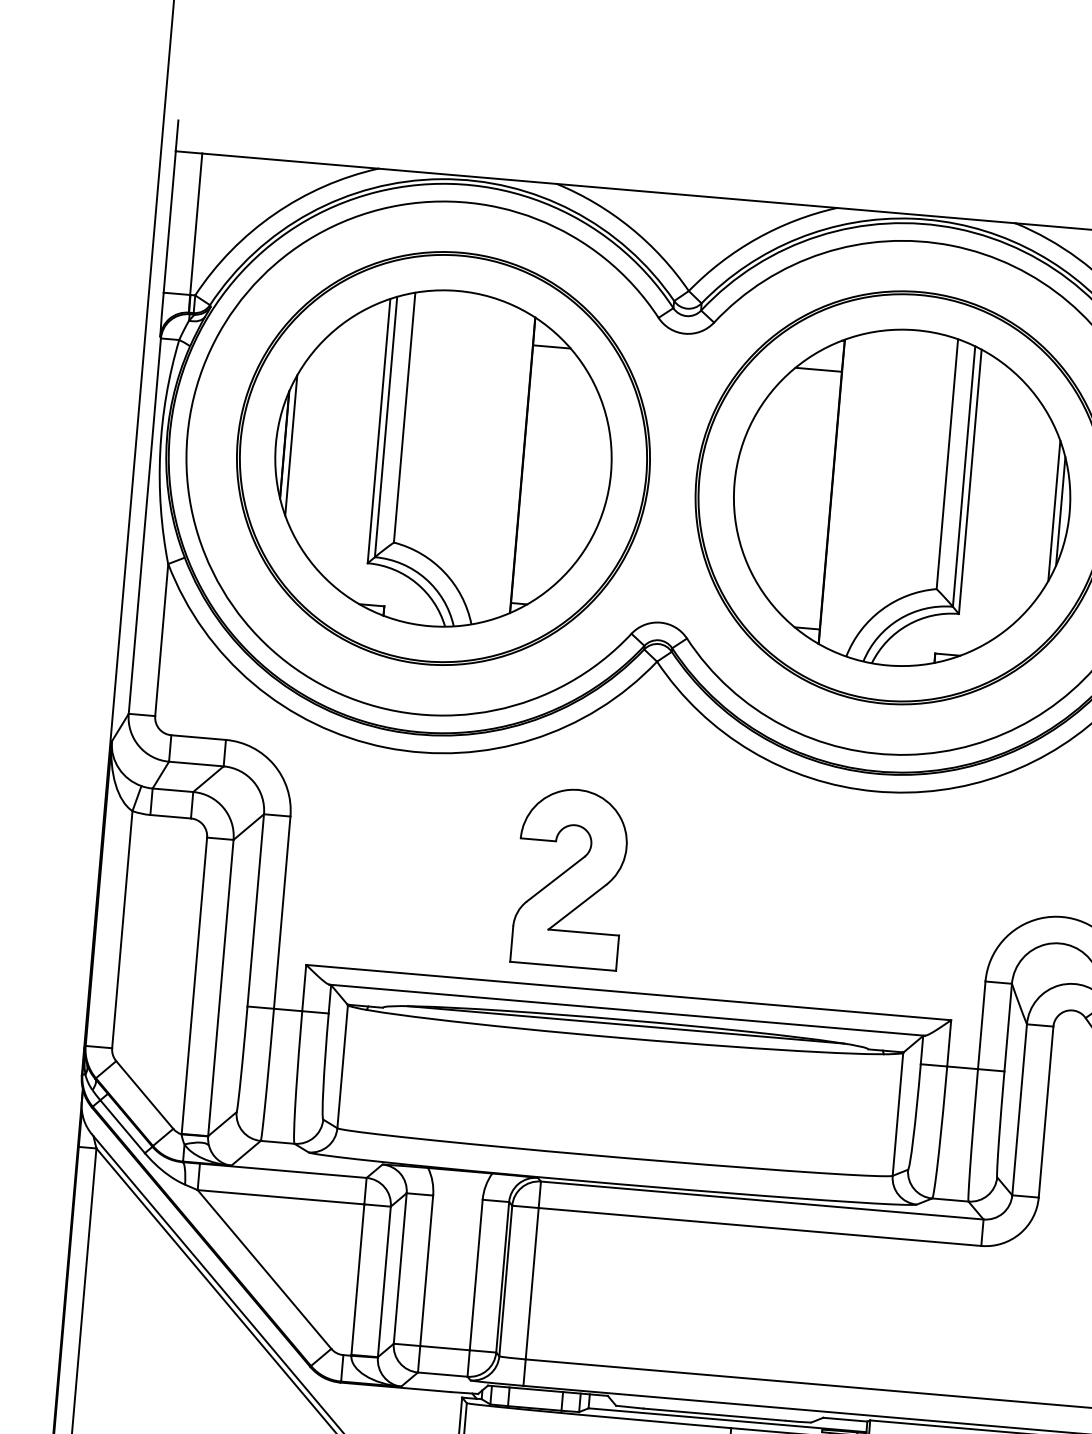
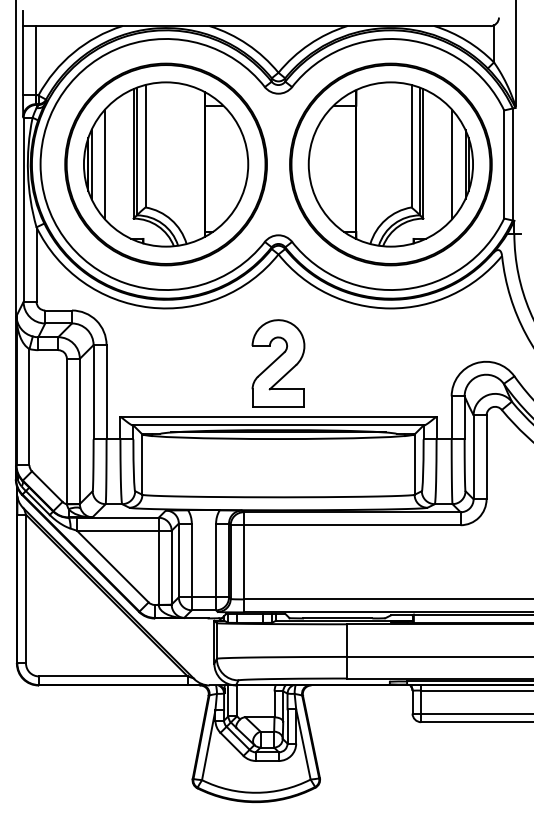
line: (317, 447) -> (104, 164), added
line: (1027, 508) -> (452, 164), added
part: (570, 878) -> (278, 363), moved

